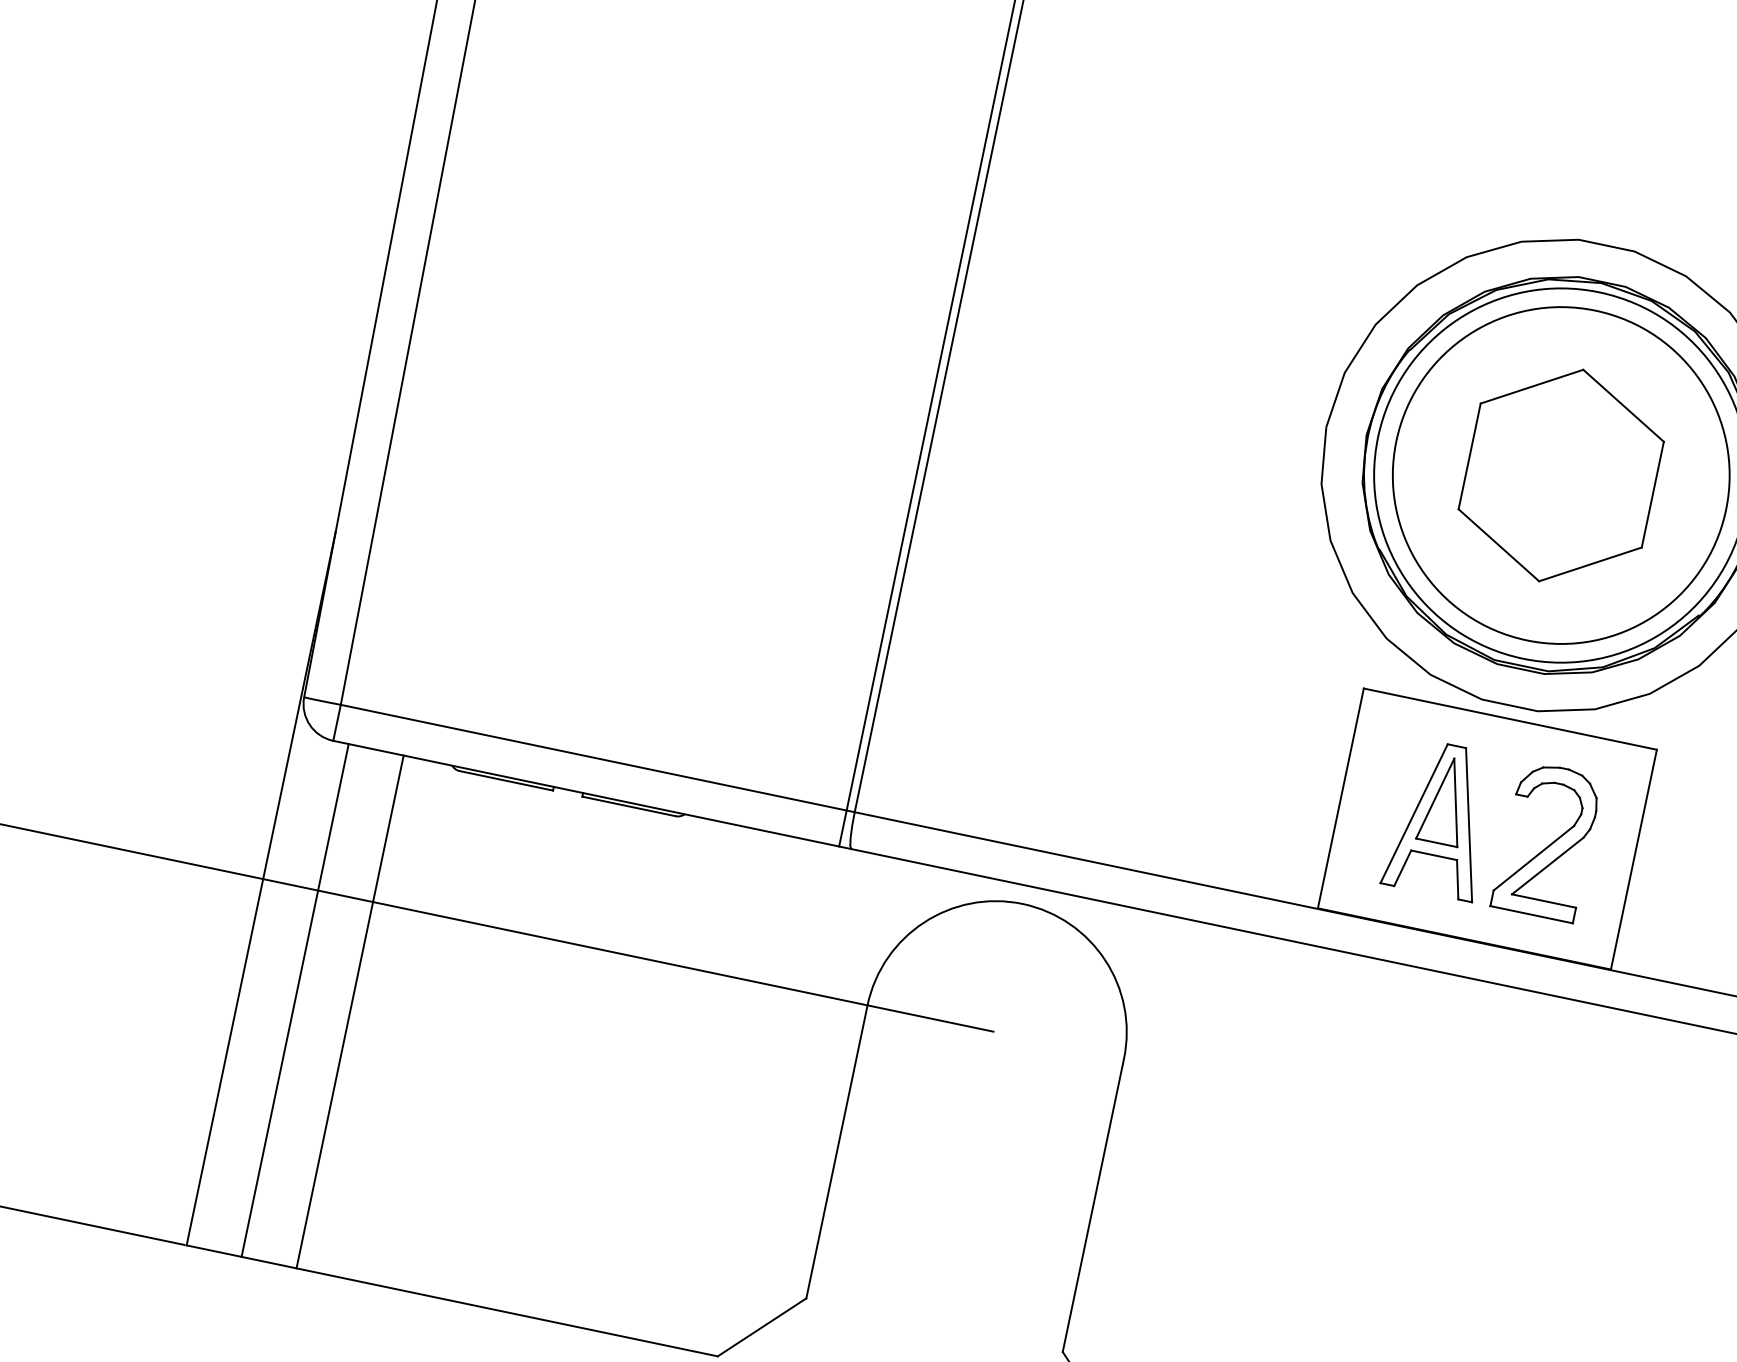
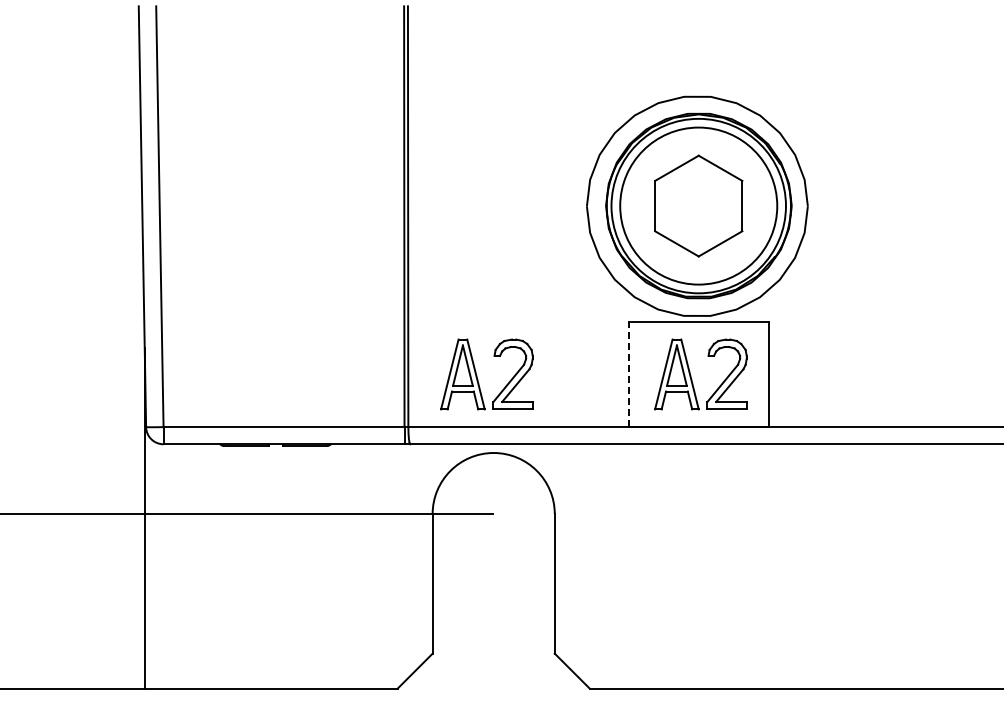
part: (1022, 734) -> (477, 375), added
line: (1340, 796) -> (628, 373), solid -> dashed
line: (294, 1000) -> (170, 566), removed
line: (350, 1012) -> (197, 566), removed

